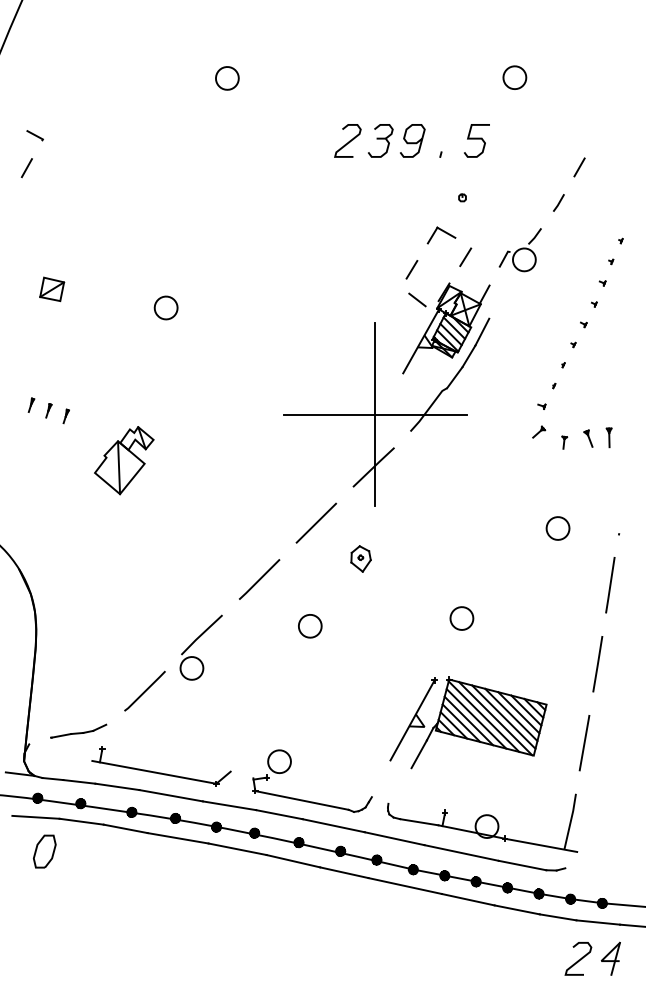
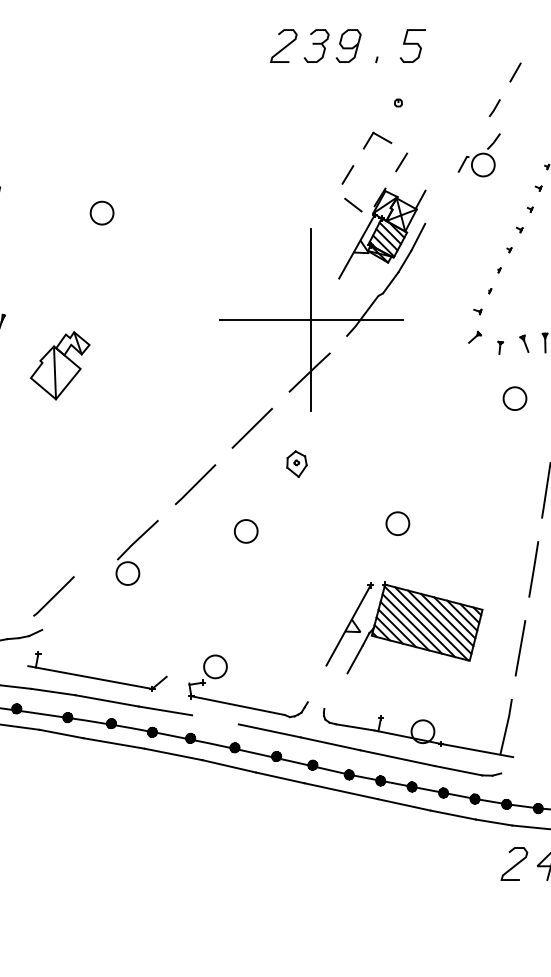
part: (519, 250) -> (478, 155), moved
part: (557, 528) -> (514, 398), moved
line: (144, 690) -> (53, 595), moved
line: (279, 814) -> (215, 719), removed

